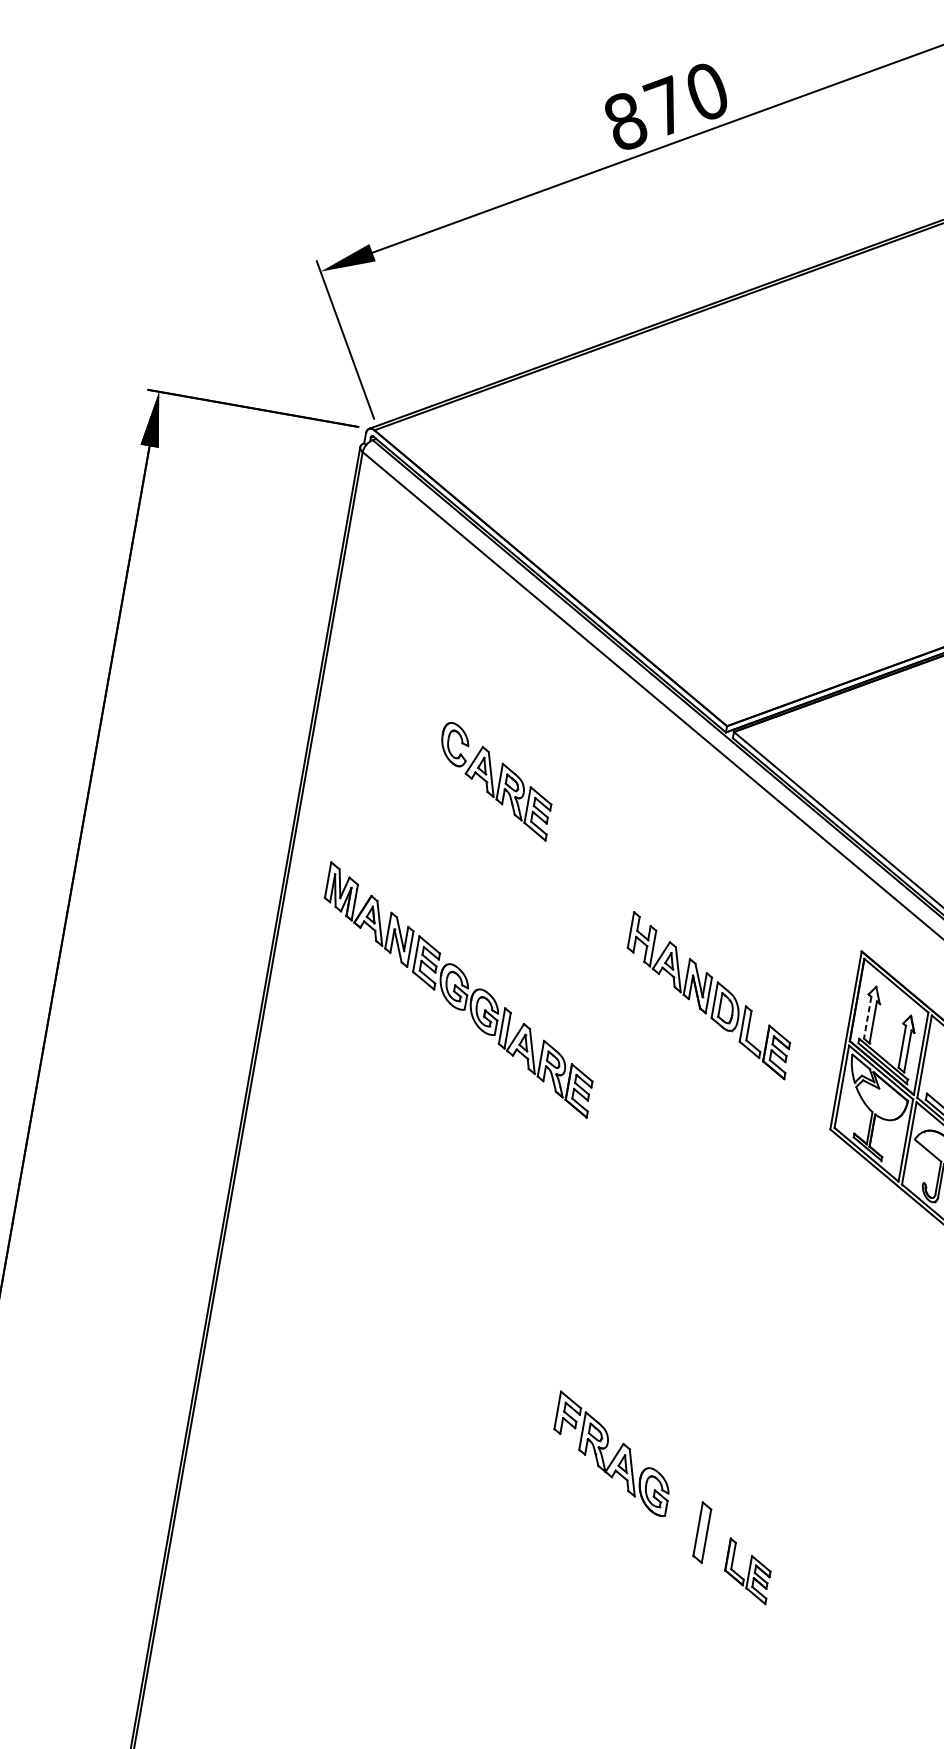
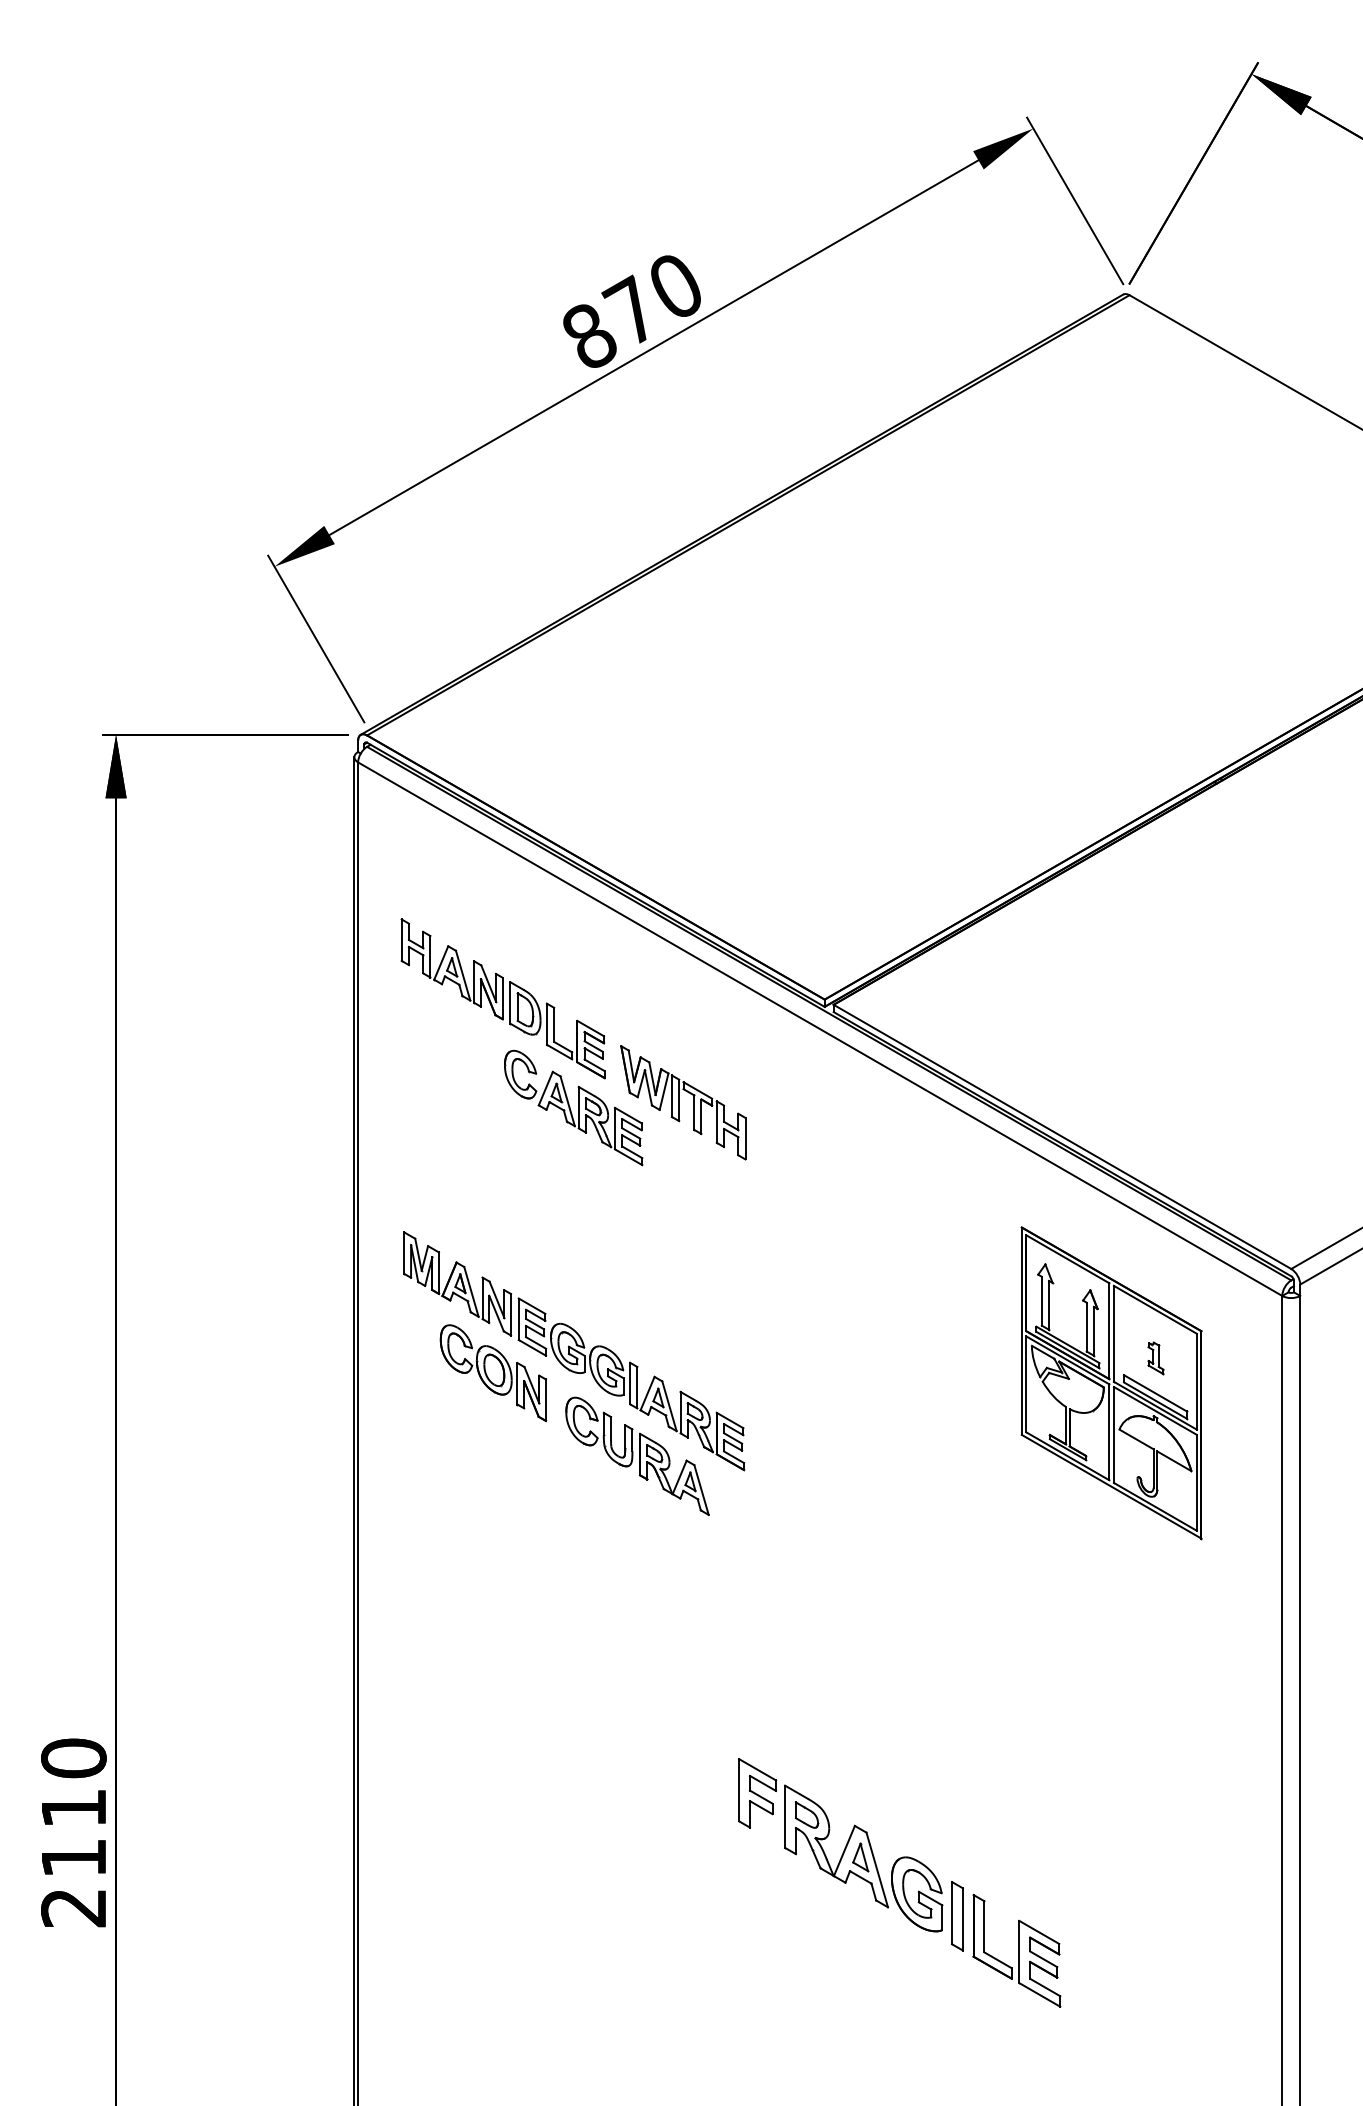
part: (590, 793) -> (683, 1102), added
part: (708, 995) -> (502, 998), moved
part: (386, 996) -> (493, 1373), added
line: (867, 1017) -> (1041, 1301), dashed -> solid
part: (497, 1088) -> (637, 1455), added
part: (612, 1454) -> (840, 1845), size x1.43
part: (747, 1570) -> (1016, 1950), size x1.67

